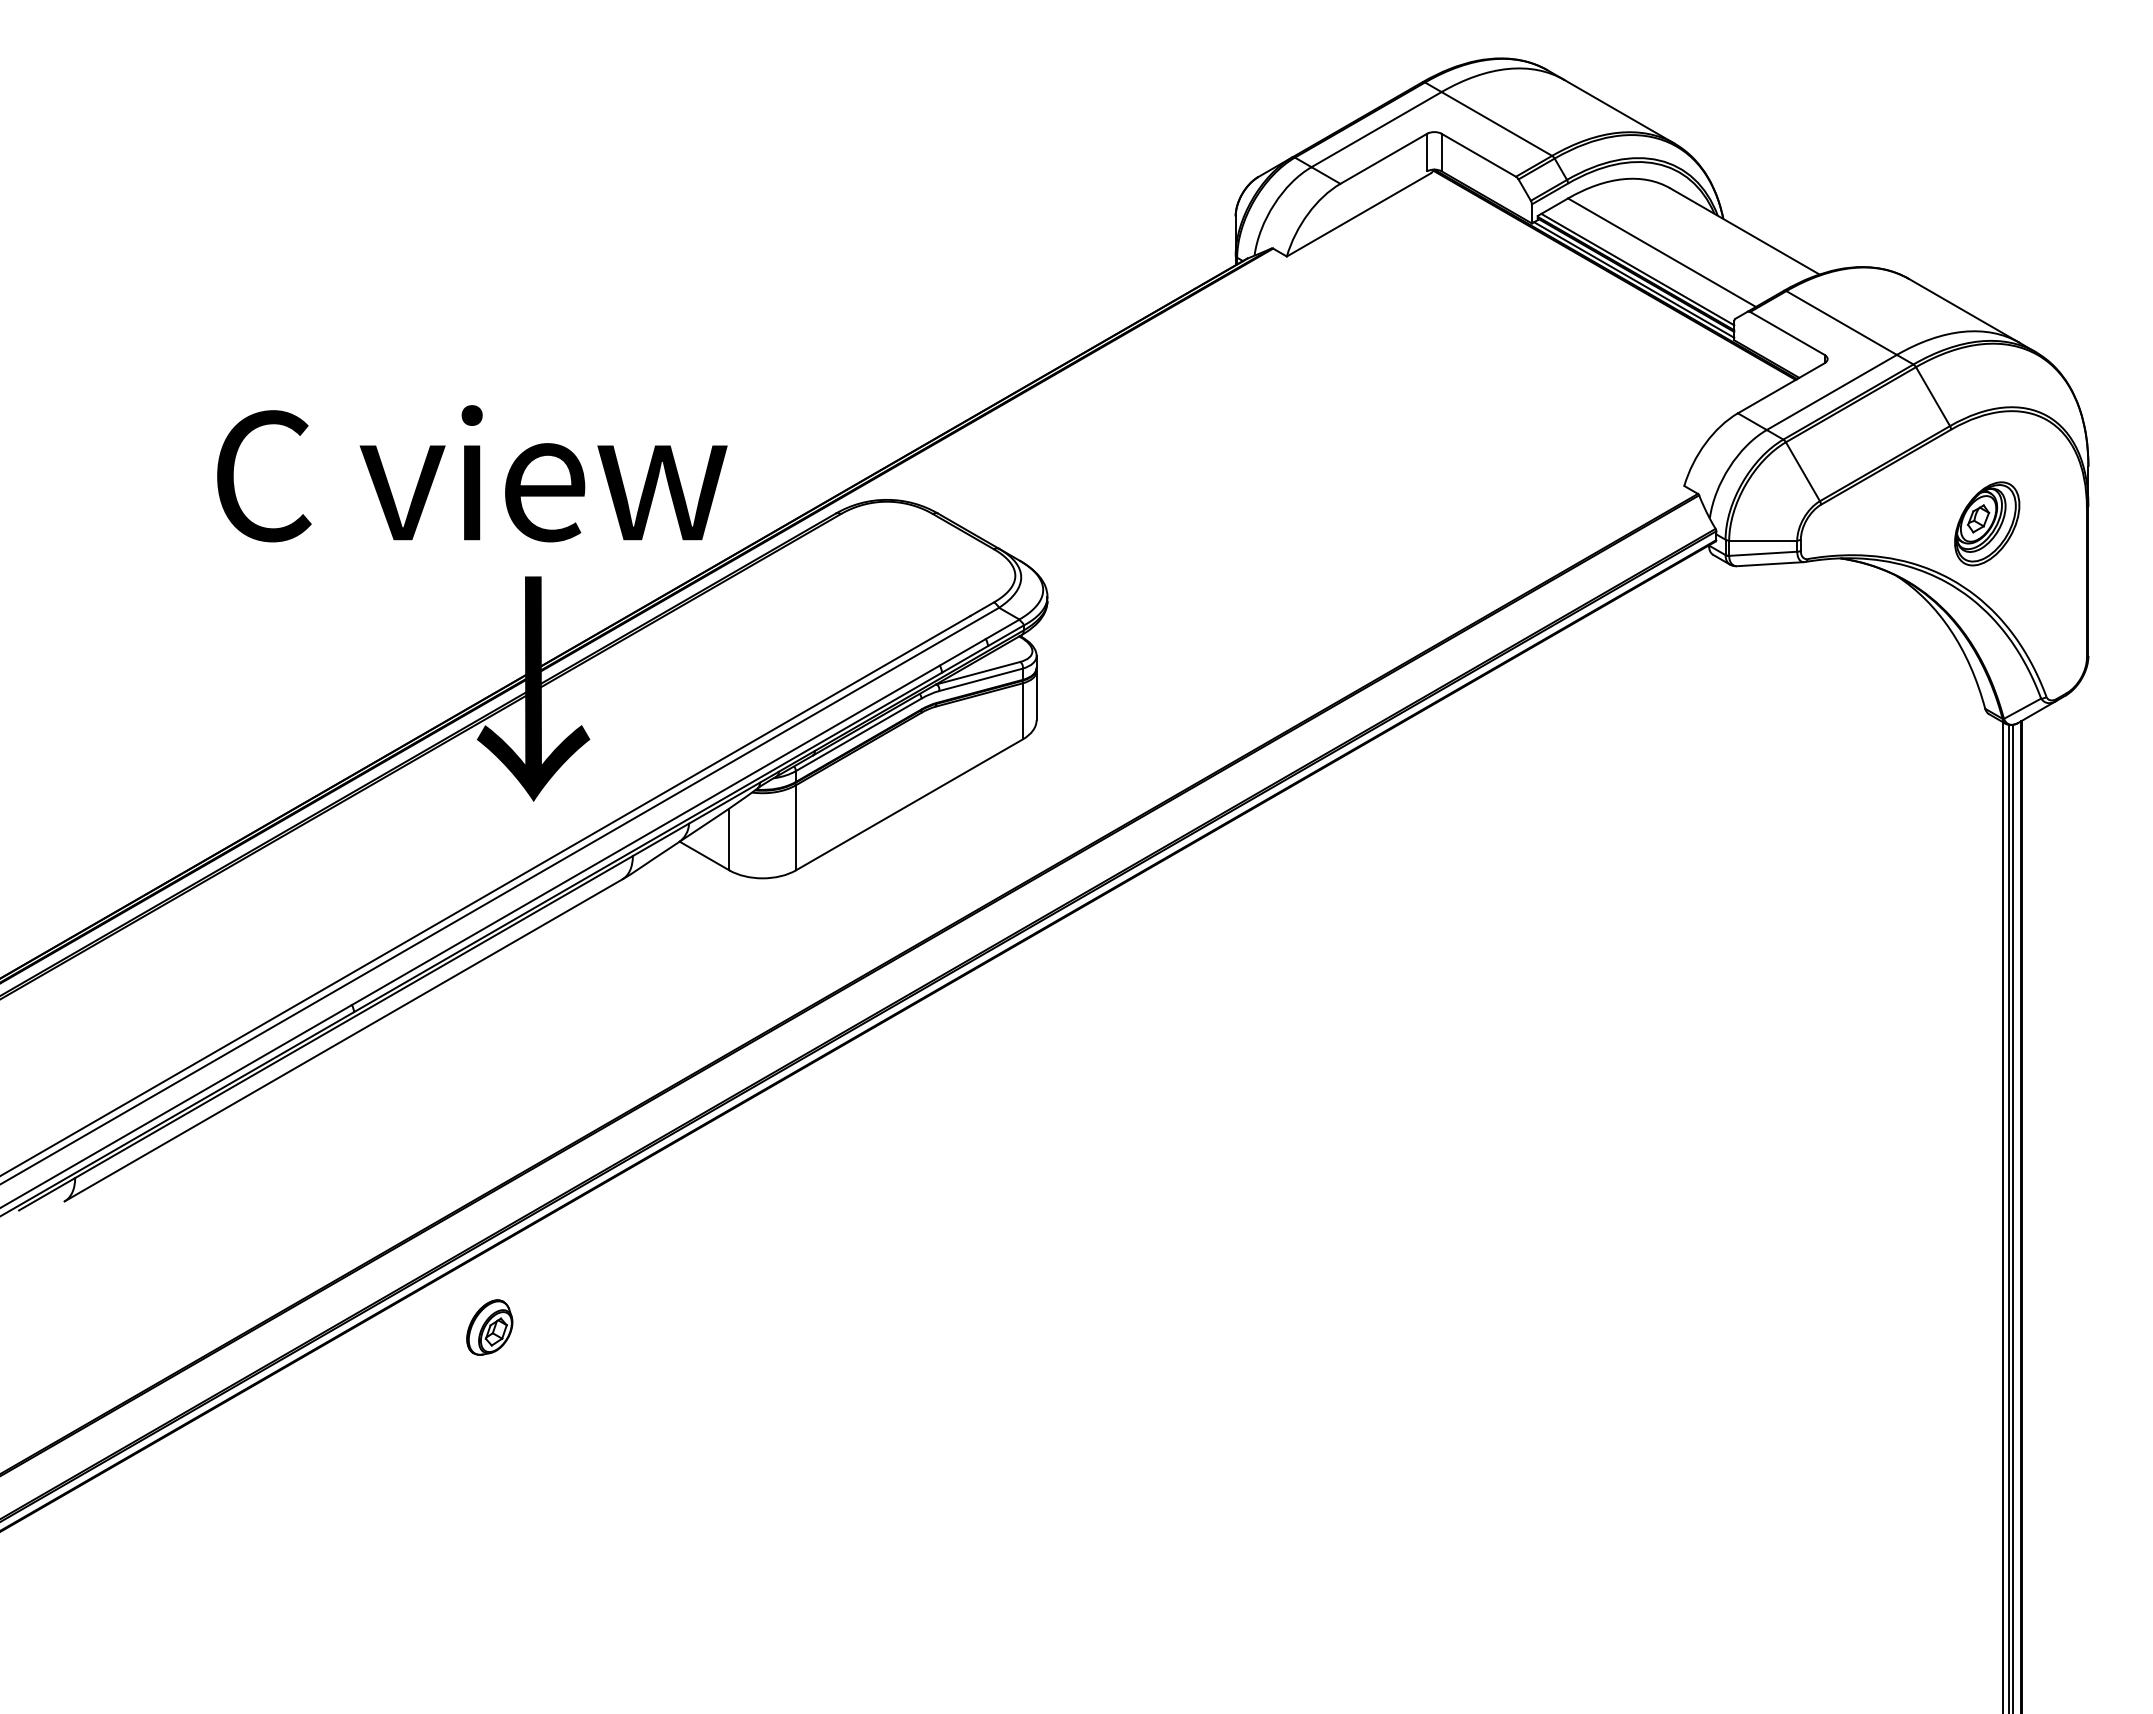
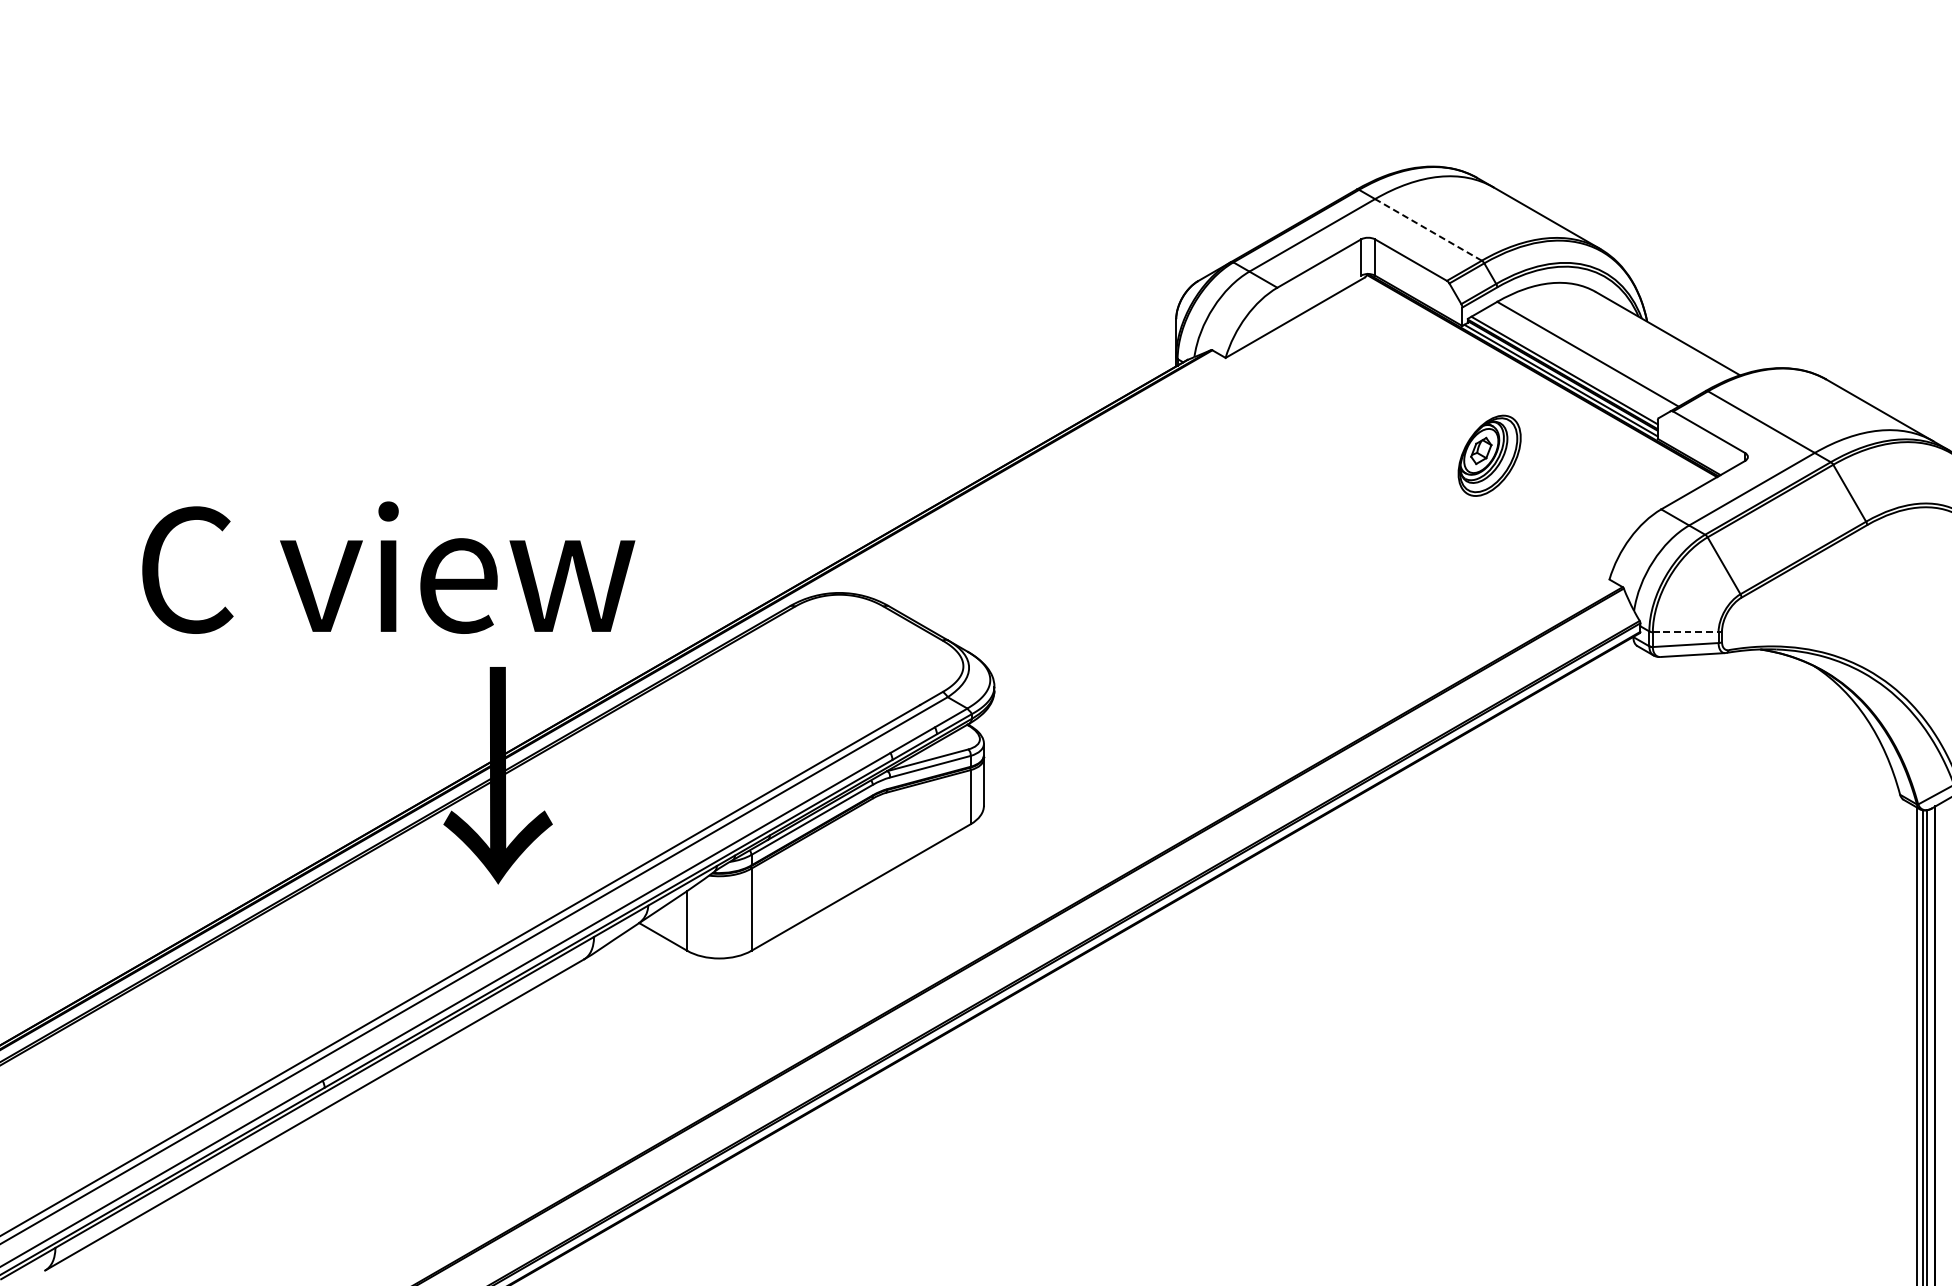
line: (1496, 123) -> (1428, 229), solid -> dashed
text: (472, 473) -> (388, 567), moved
part: (1987, 523) -> (1489, 455), moved
line: (1763, 540) -> (1685, 632), solid -> dashed

